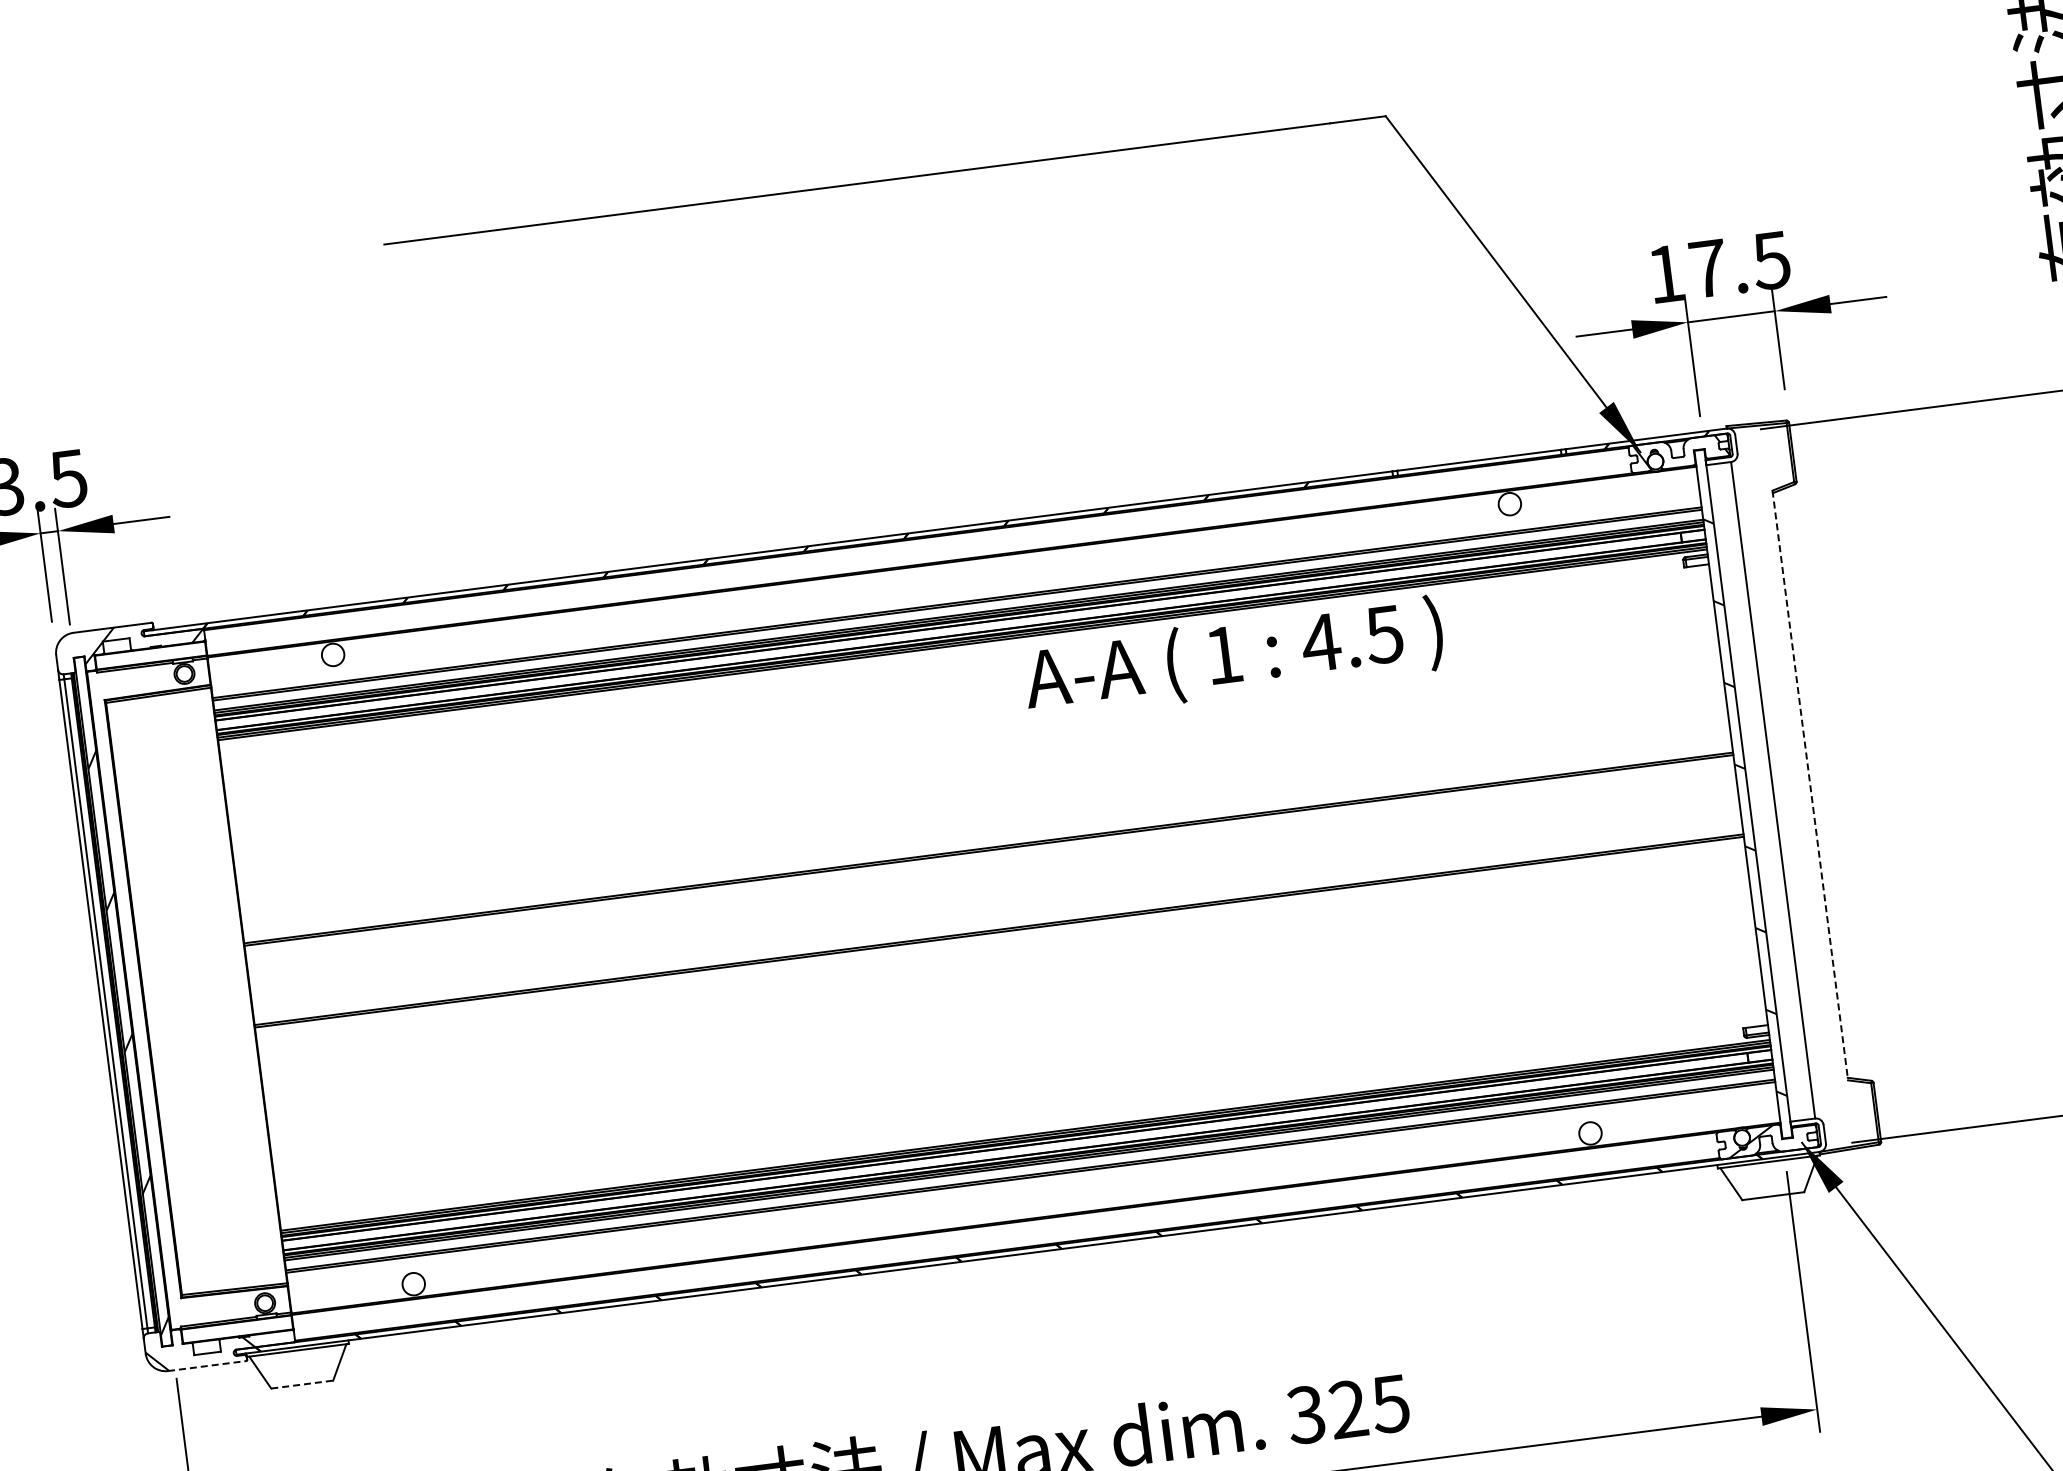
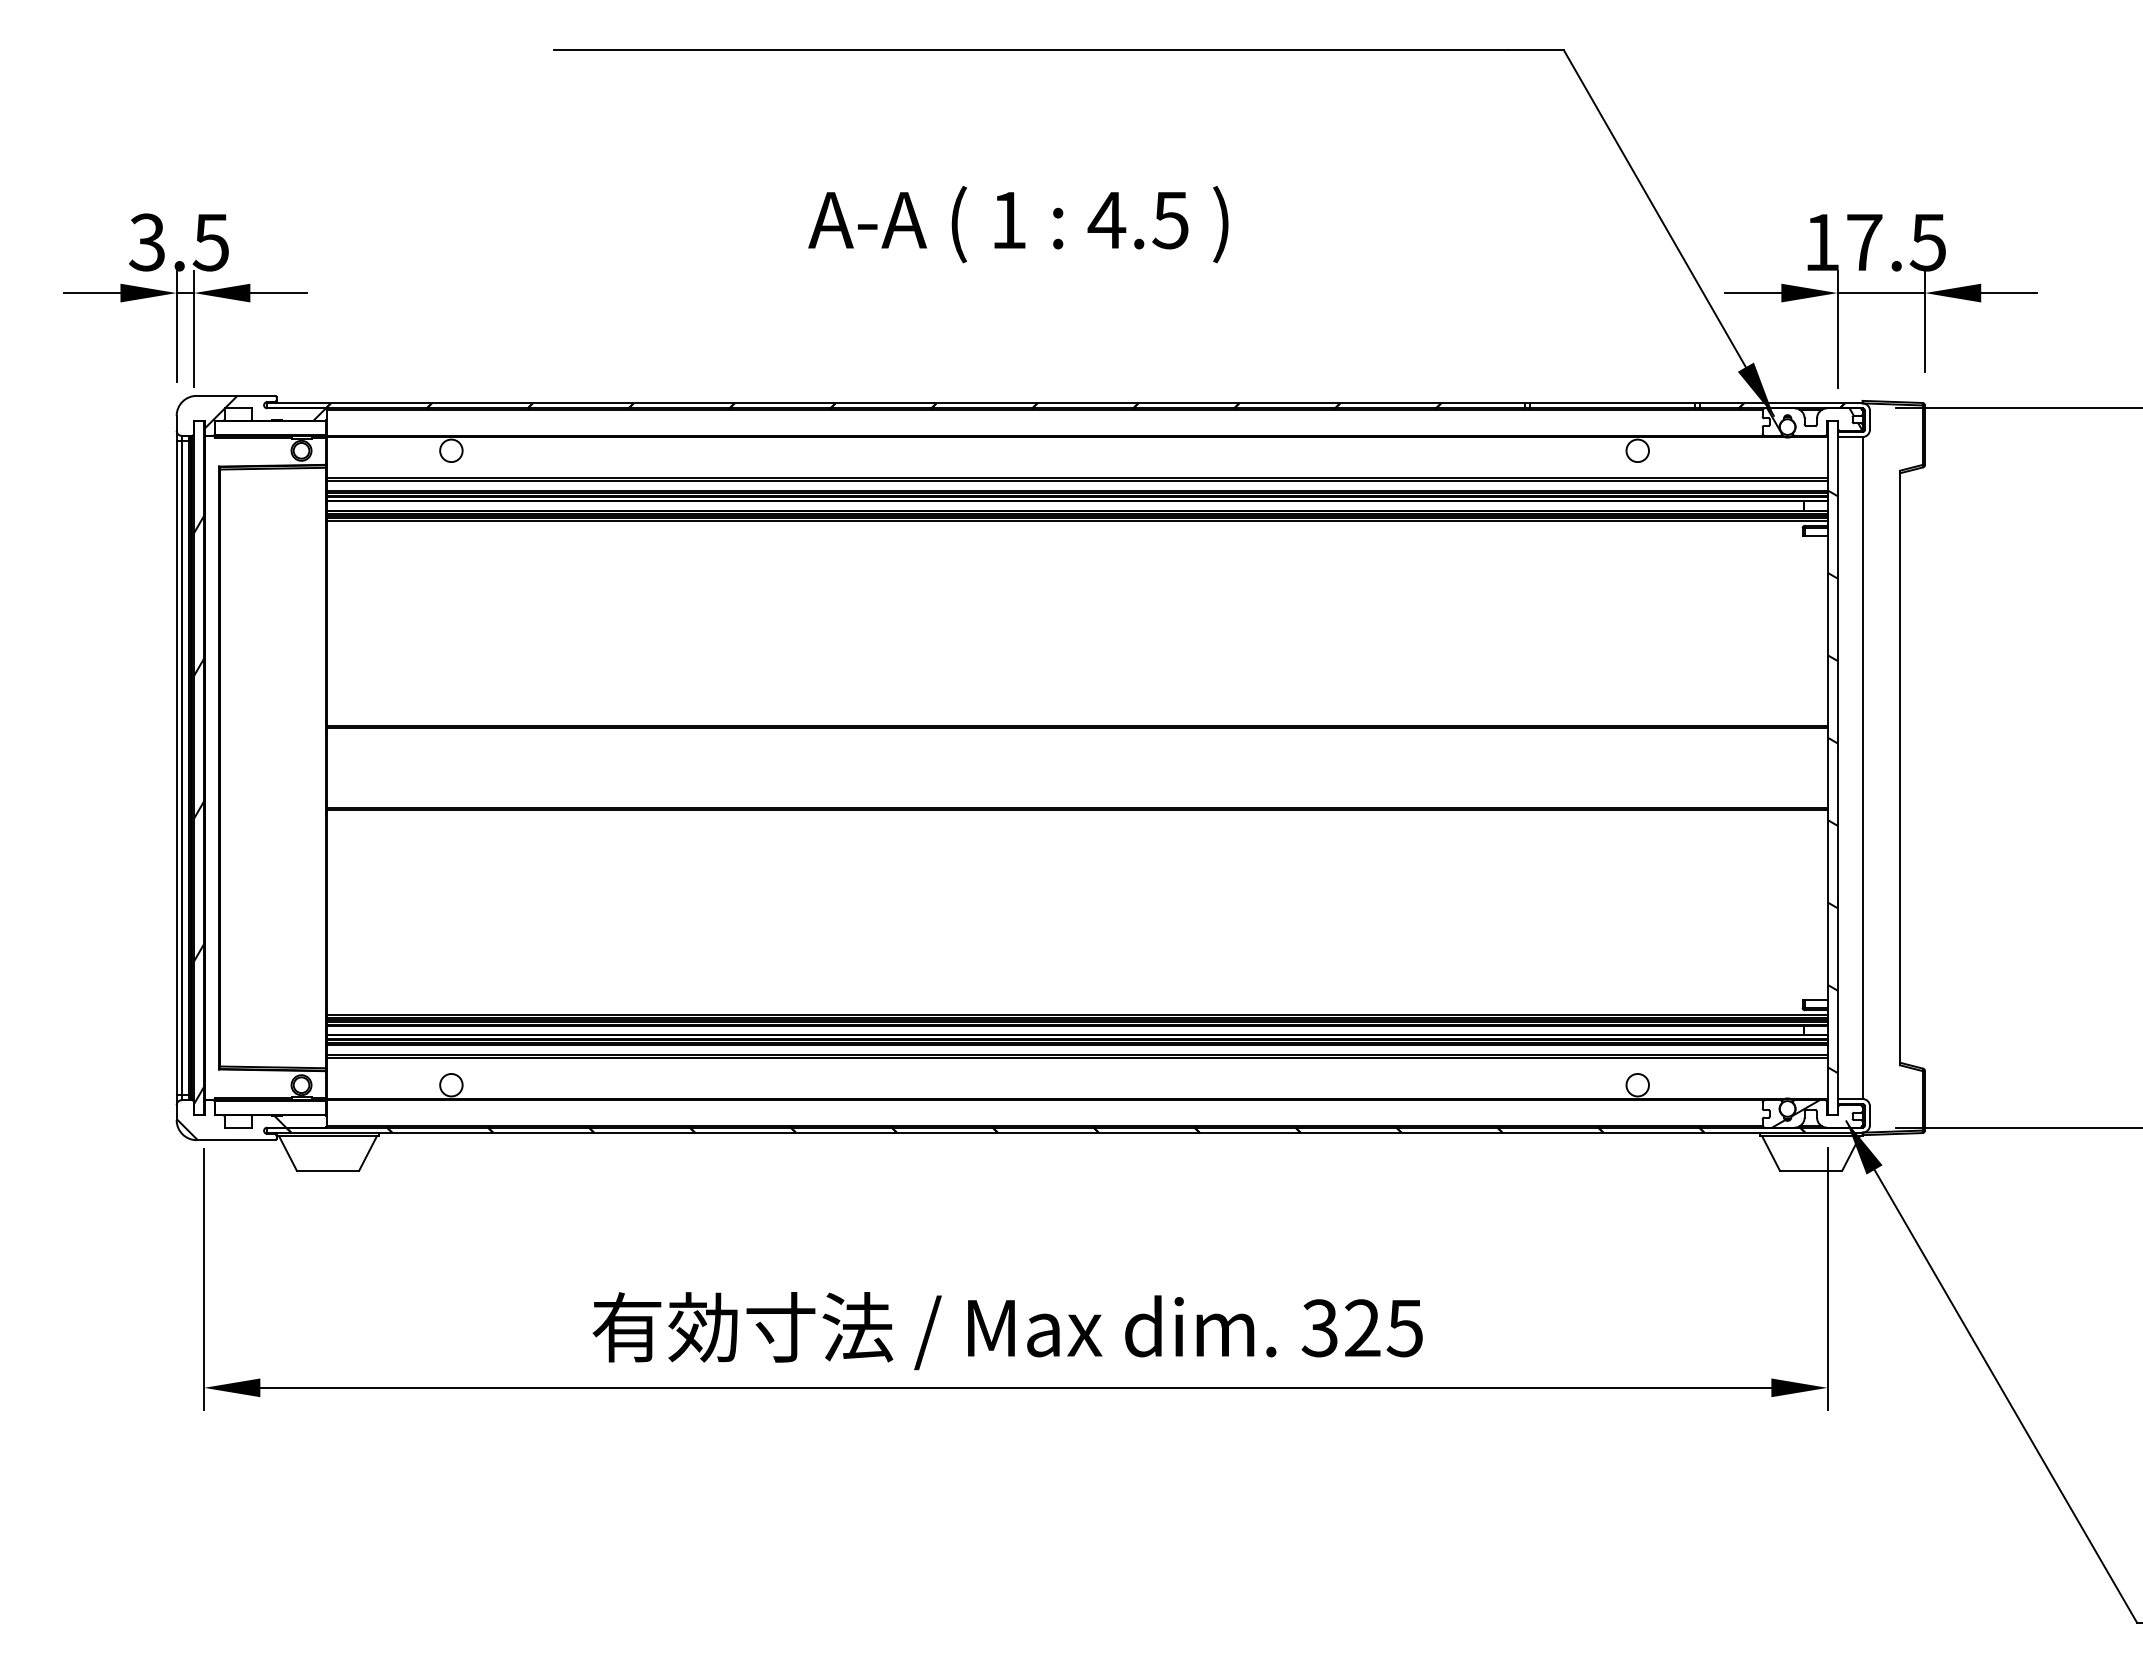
text: (1233, 658) -> (1018, 224), moved
line: (1810, 785) -> (1900, 768), dashed -> solid
line: (207, 1366) -> (236, 1140), dashed -> solid
line: (302, 1384) -> (328, 1170), dashed -> solid

